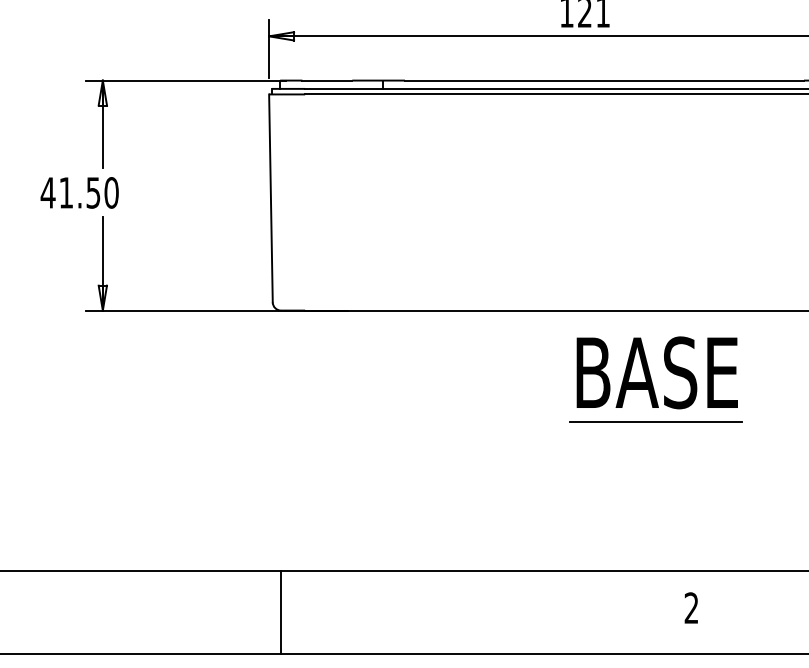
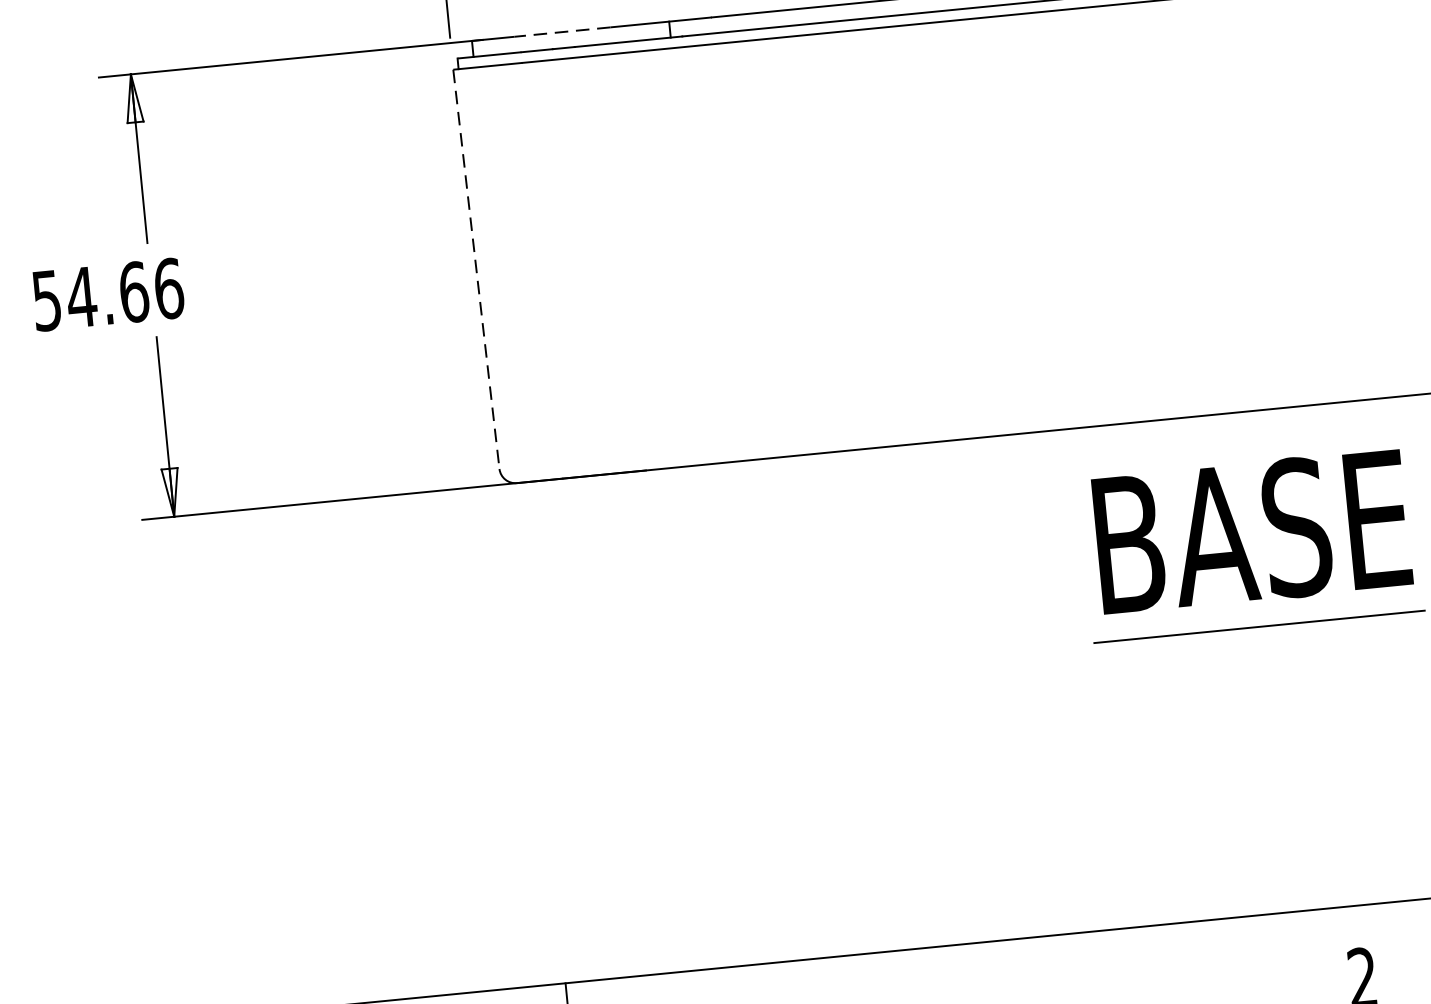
line: (327, 80) -> (562, 31), solid -> dashed
text: (79, 192) -> (107, 294), 41.50 -> 54.66
line: (270, 198) -> (475, 269), solid -> dashed

